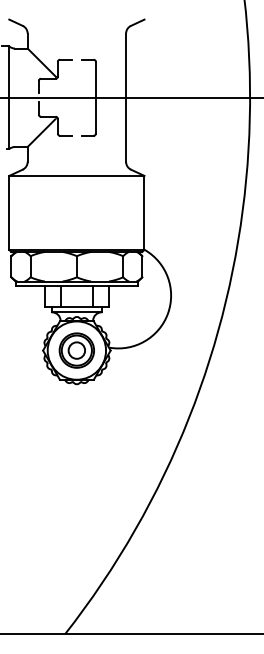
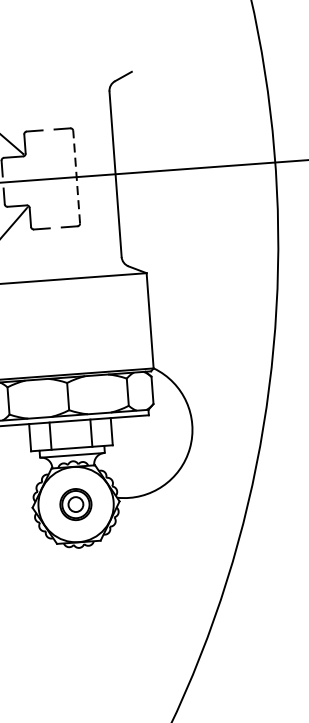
line: (95, 97) -> (76, 176), solid -> dashed
part: (76, 350) -> (75, 504), size x0.7

